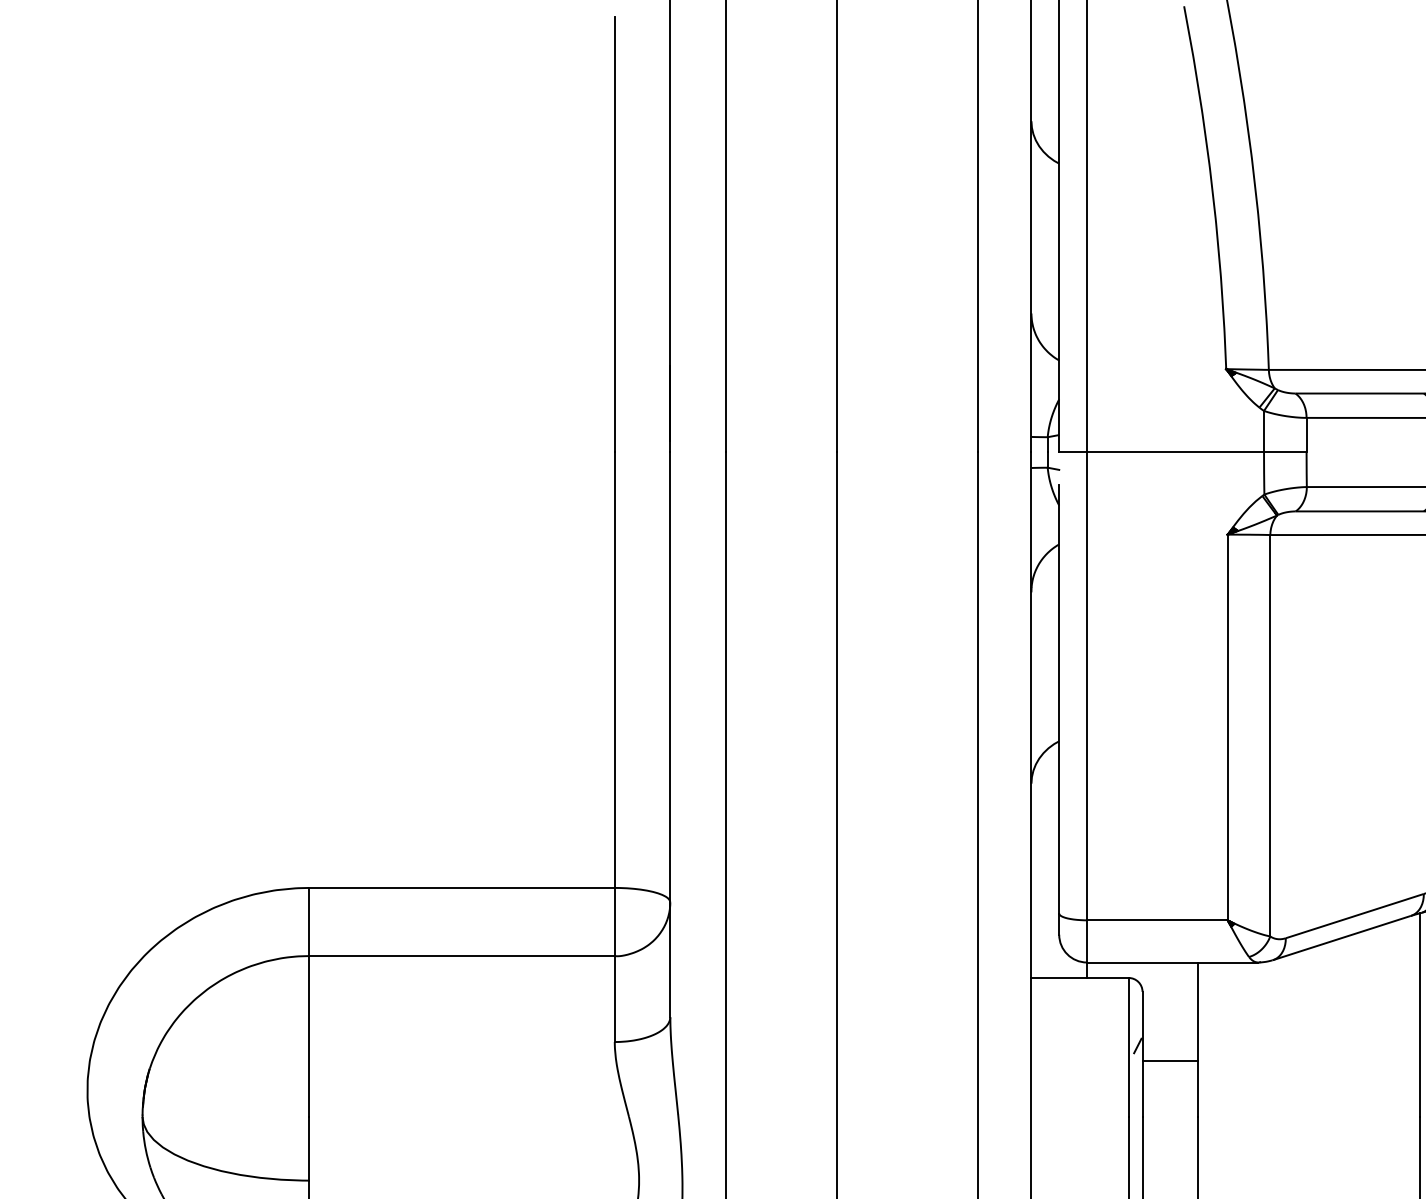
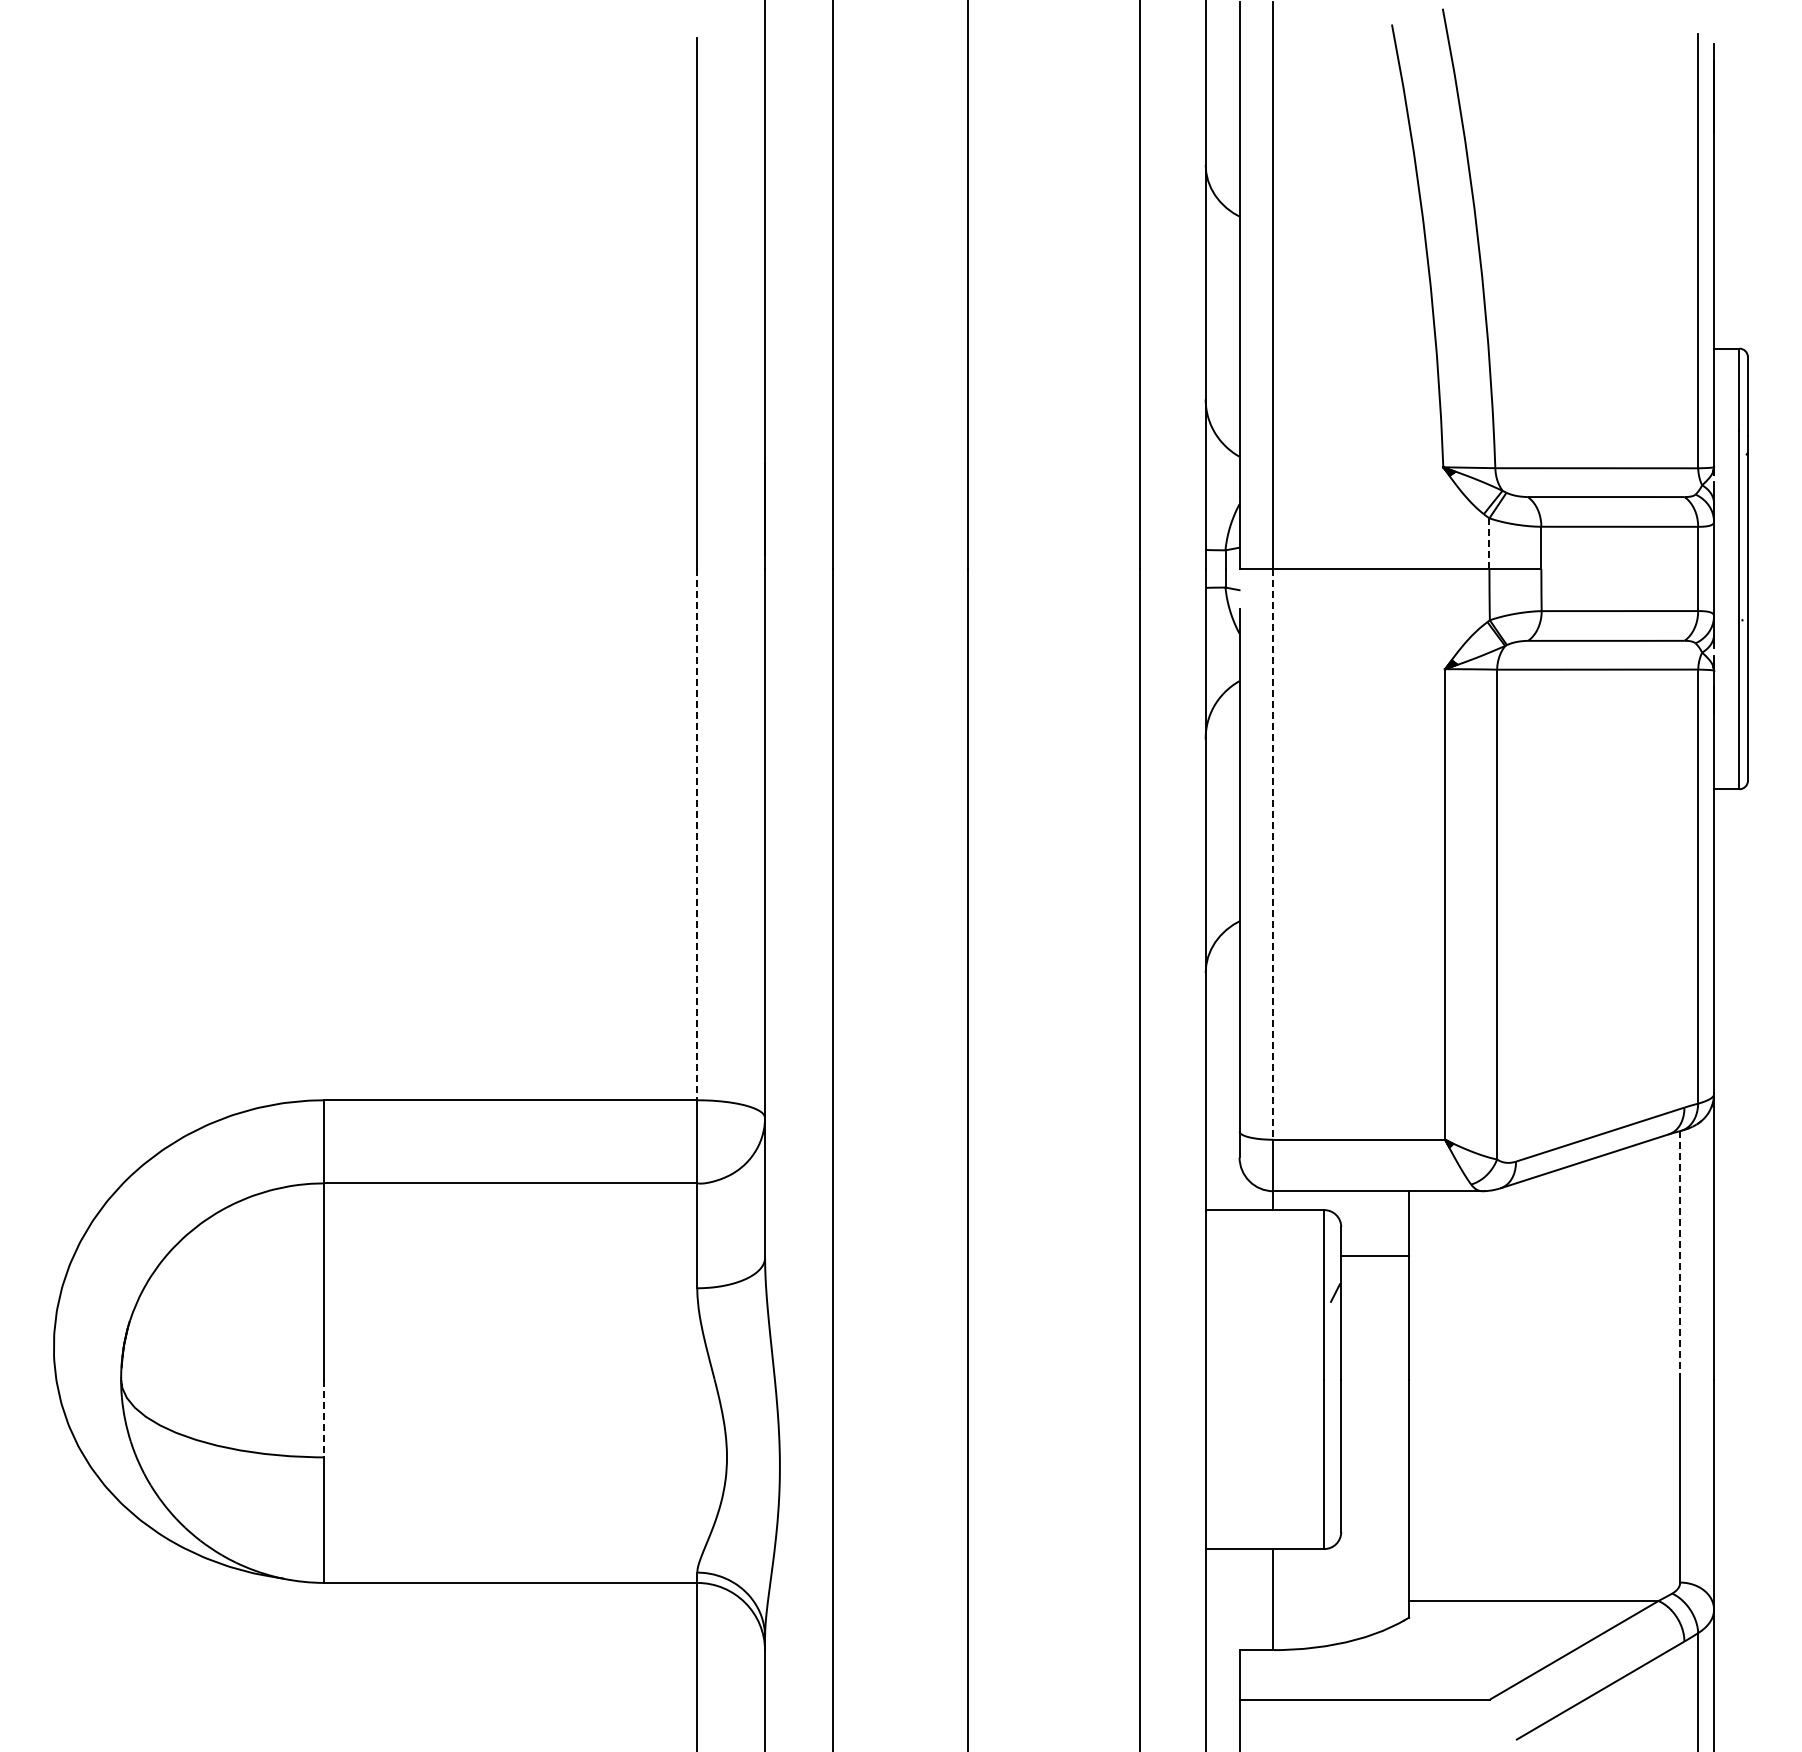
line: (1264, 431) -> (1489, 543), solid -> dashed
line: (614, 670) -> (697, 834), solid -> dashed
line: (1087, 686) -> (1273, 854), solid -> dashed
line: (1420, 1014) -> (1680, 1254), solid -> dashed
line: (1170, 1061) -> (1375, 1256), moved
line: (309, 1148) -> (324, 1418), solid -> dashed

